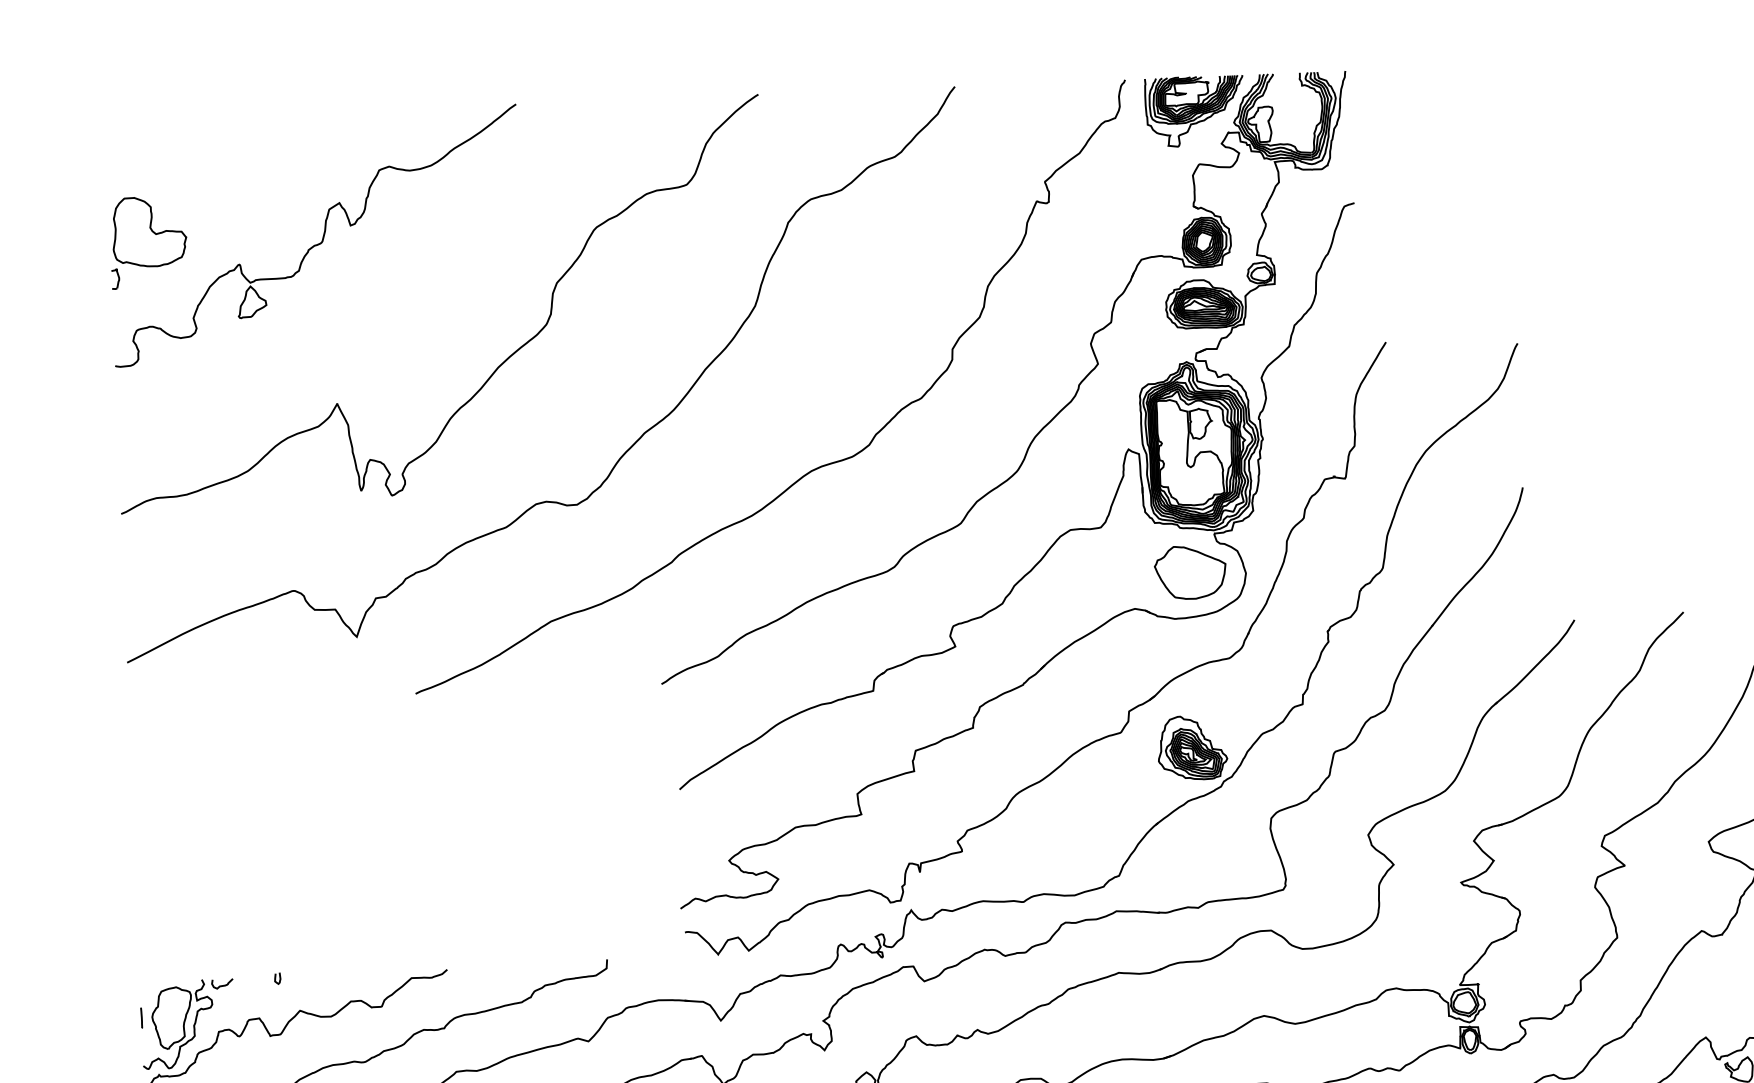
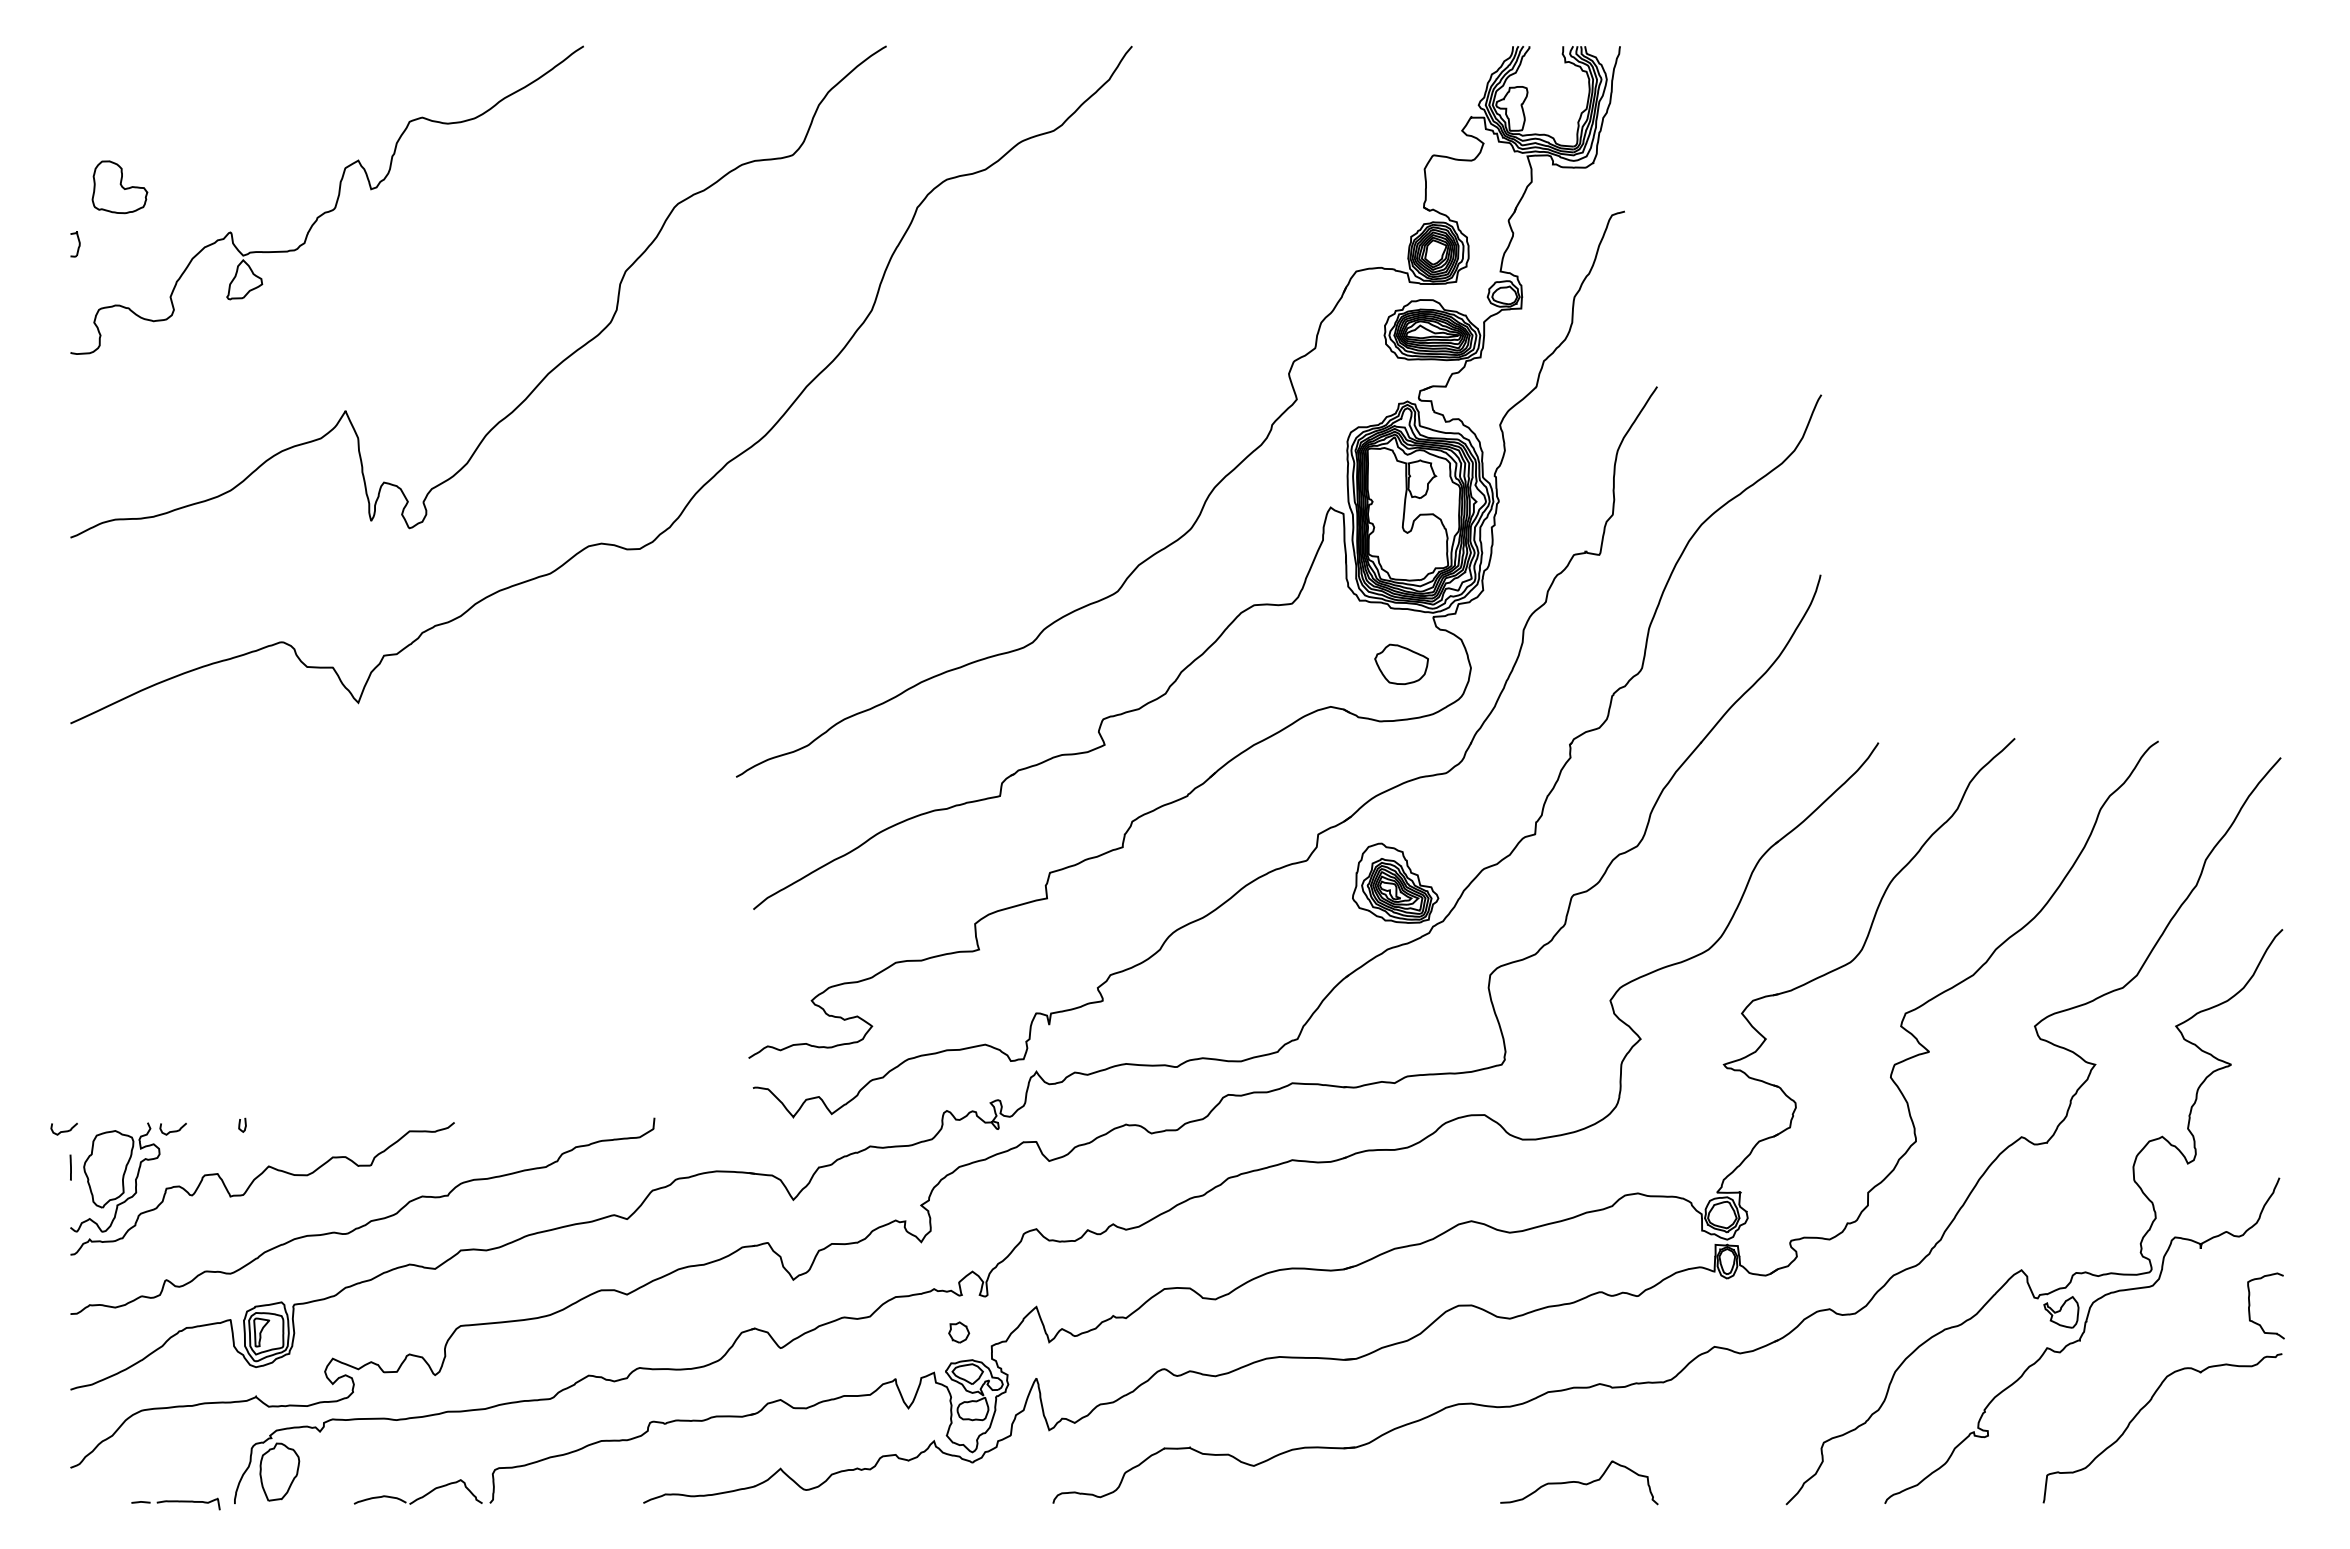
part: (1195, 111) -> (1430, 89), removed
part: (149, 232) -> (119, 187), size x0.6
curve: (815, 468) -> (938, 515), removed
part: (1190, 572) -> (1401, 664), size x0.6
curve: (134, 988) -> (63, 1130), added

